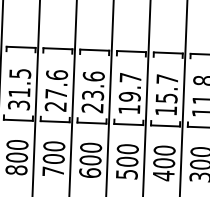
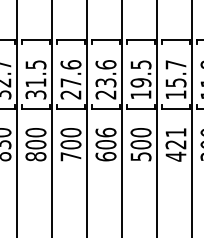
text: (131, 77) -> (141, 64), 19.7 -> 19.5
text: (90, 147) -> (105, 132), 600 -> 606
text: (163, 156) -> (175, 138), 400 -> 421

